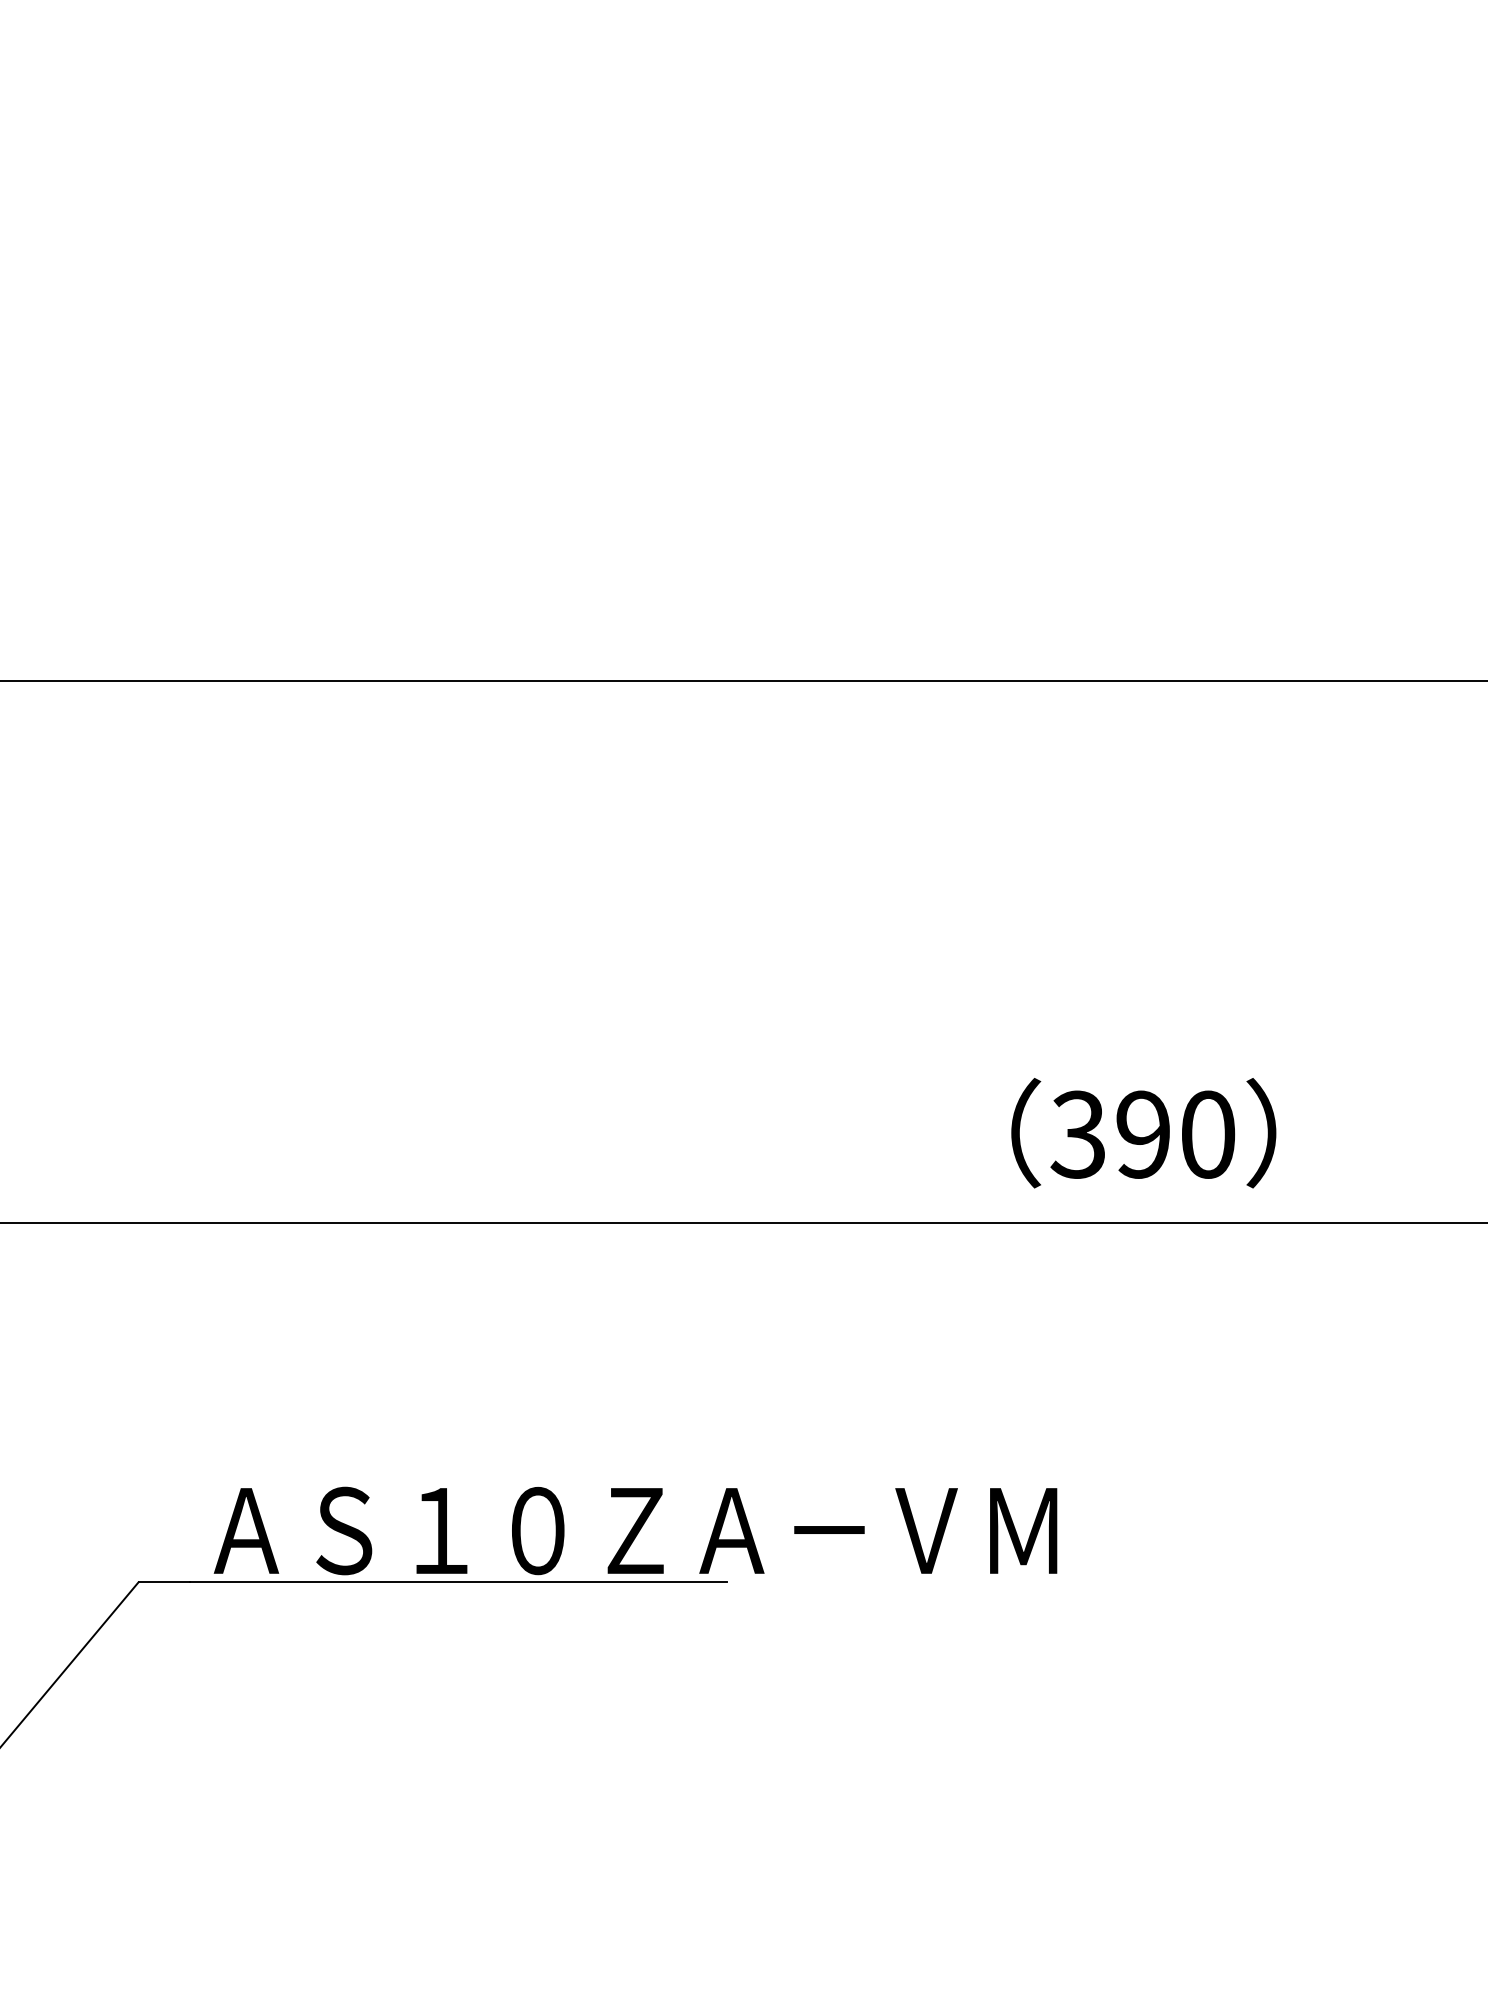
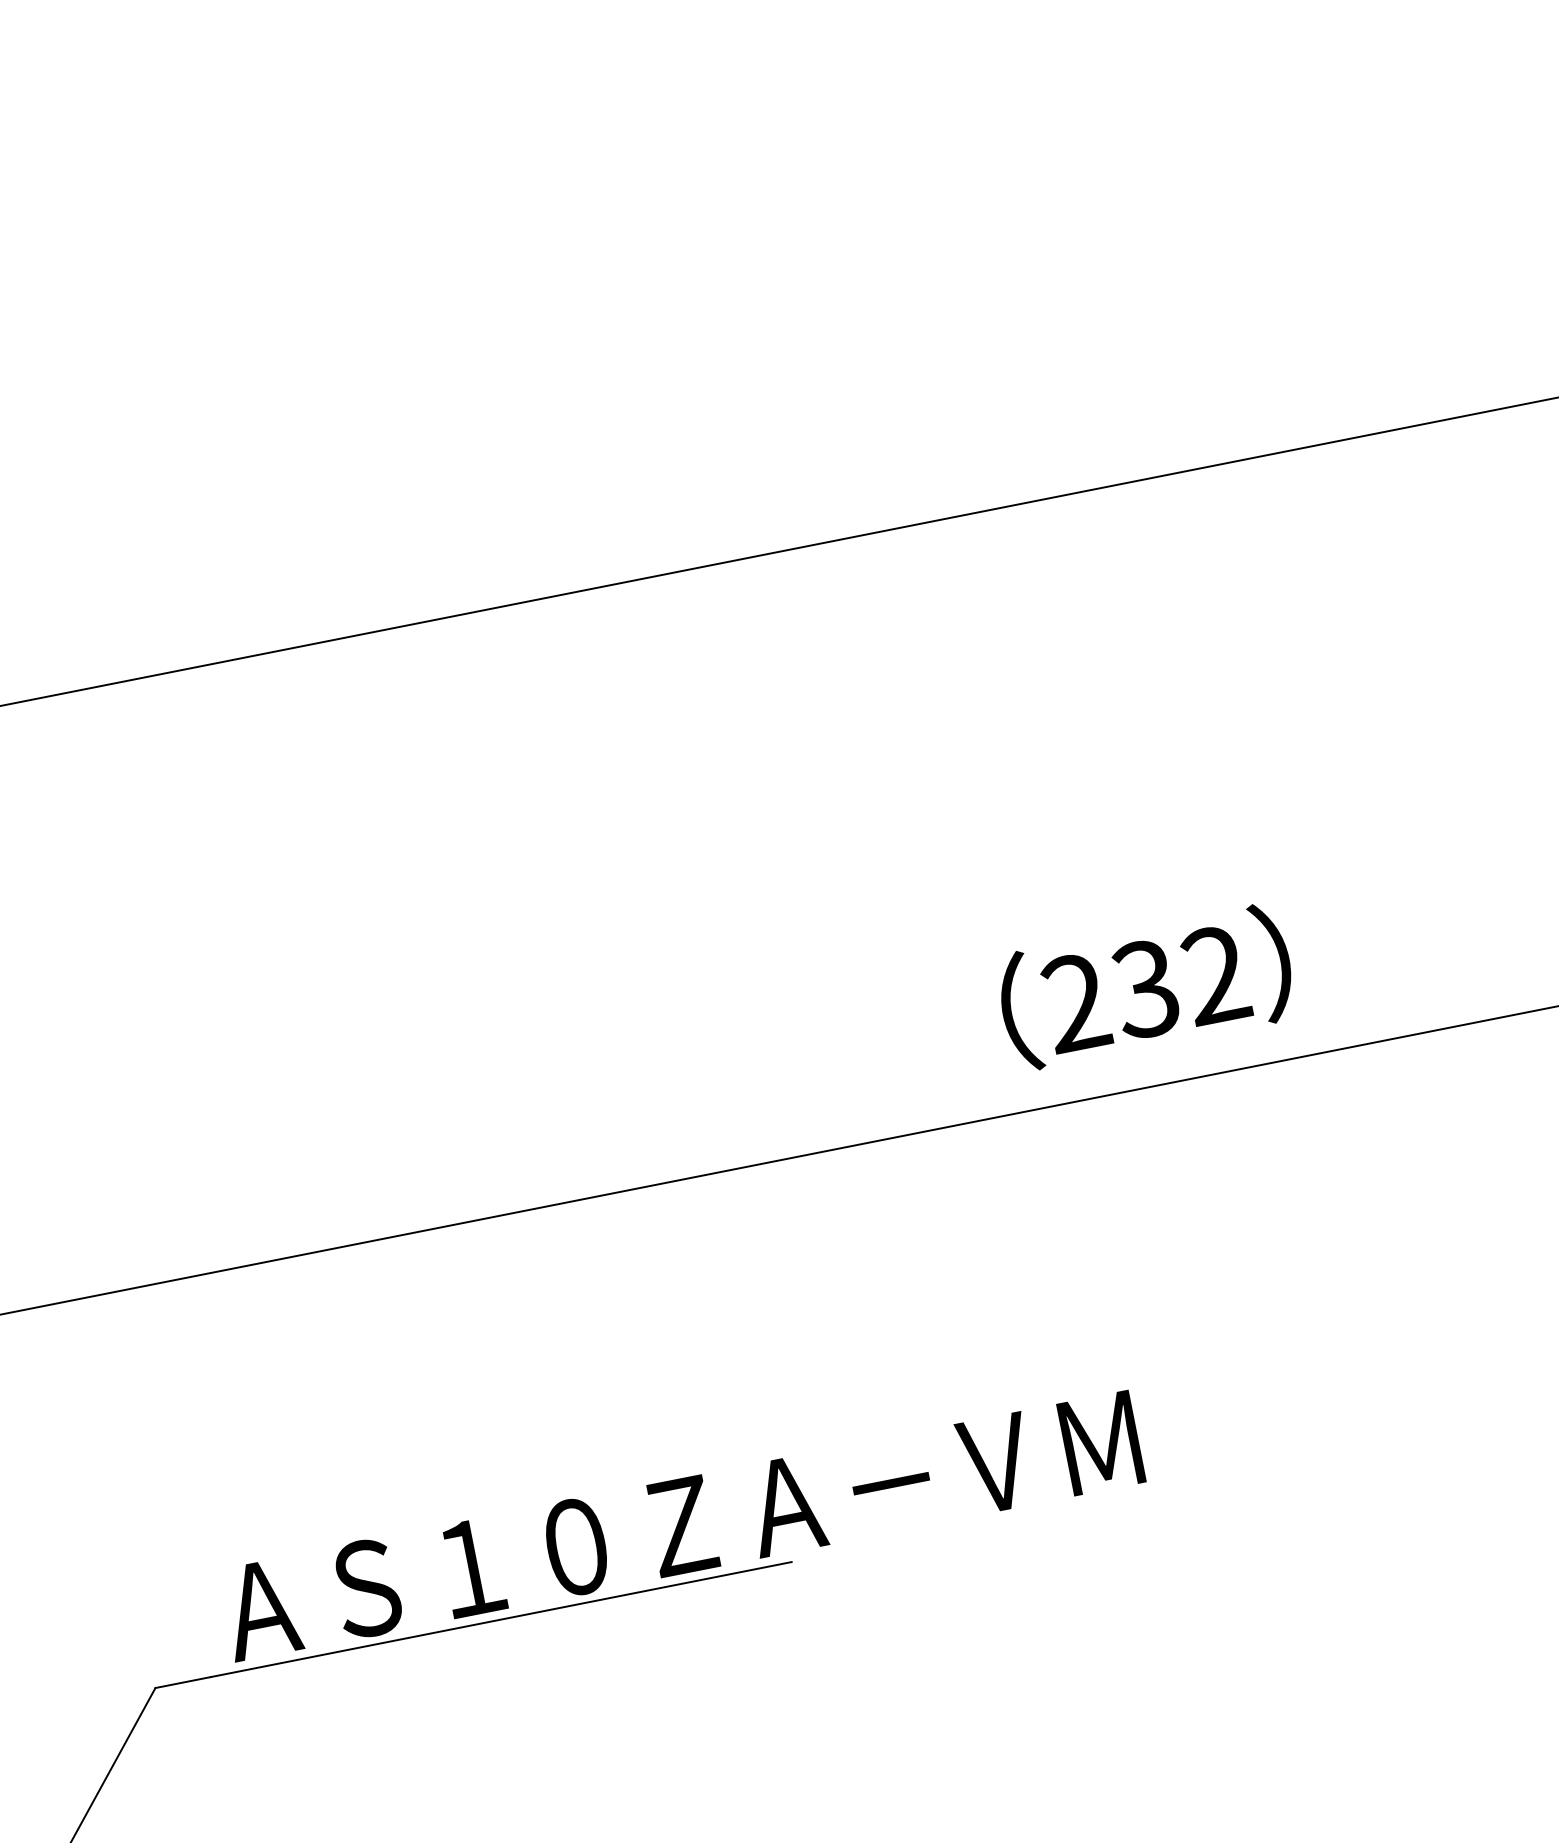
text: (1142, 1134) -> (1145, 988), 390 -> 232

